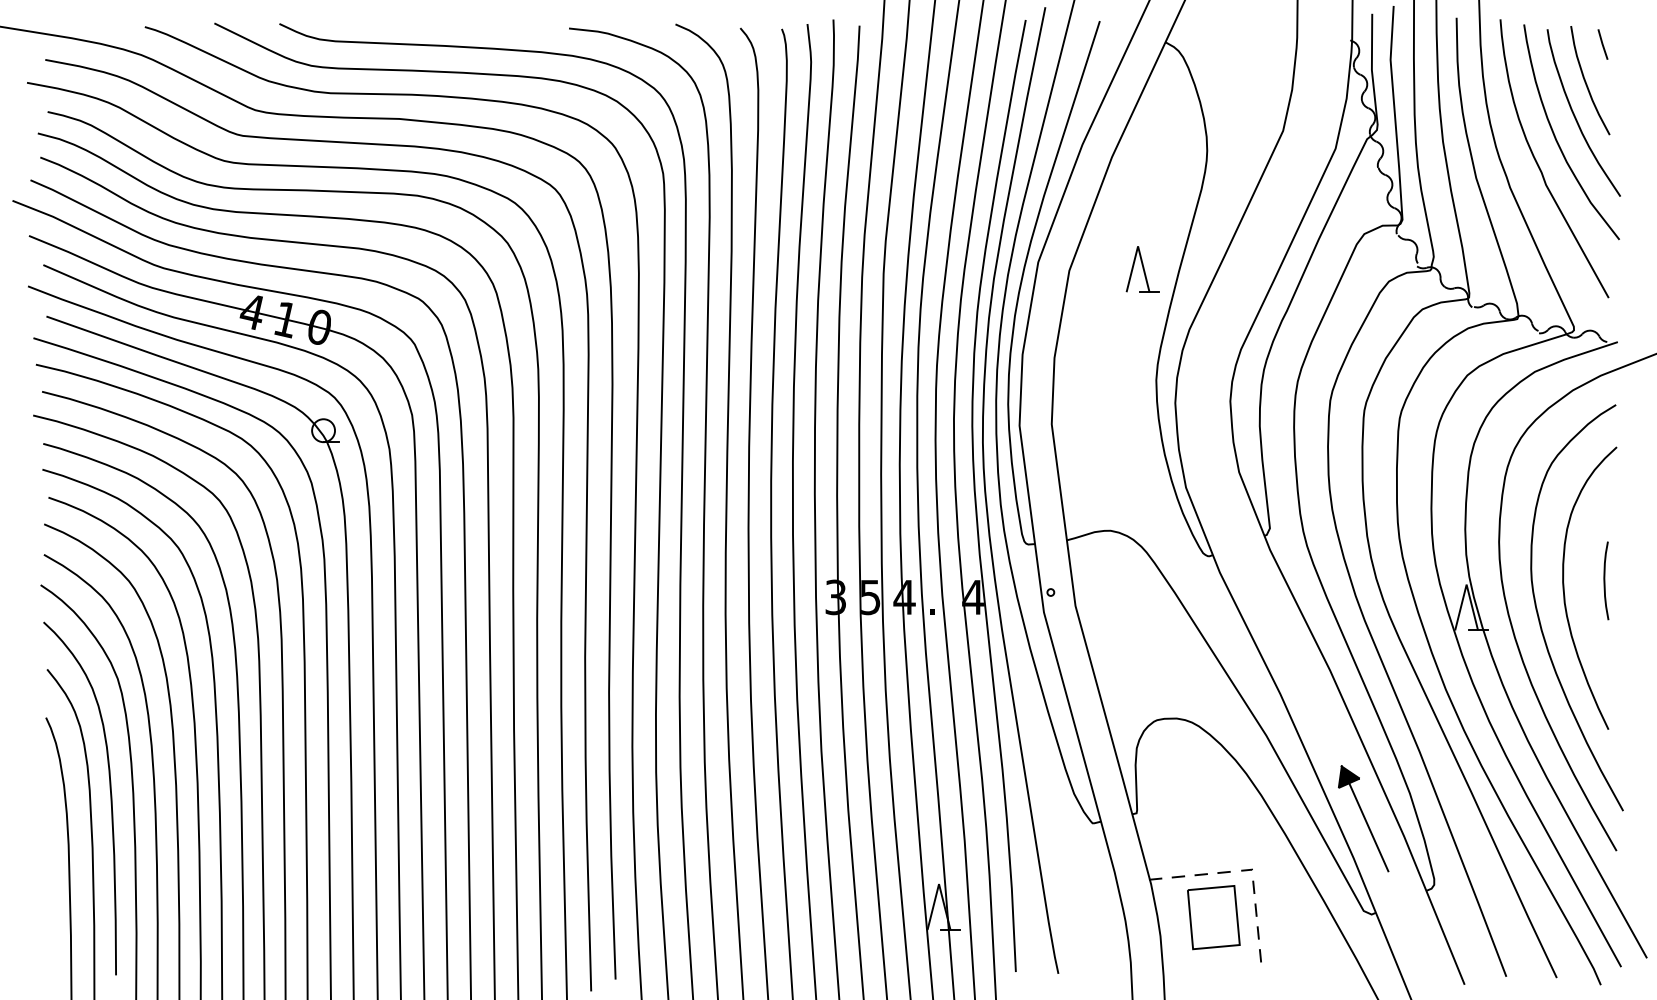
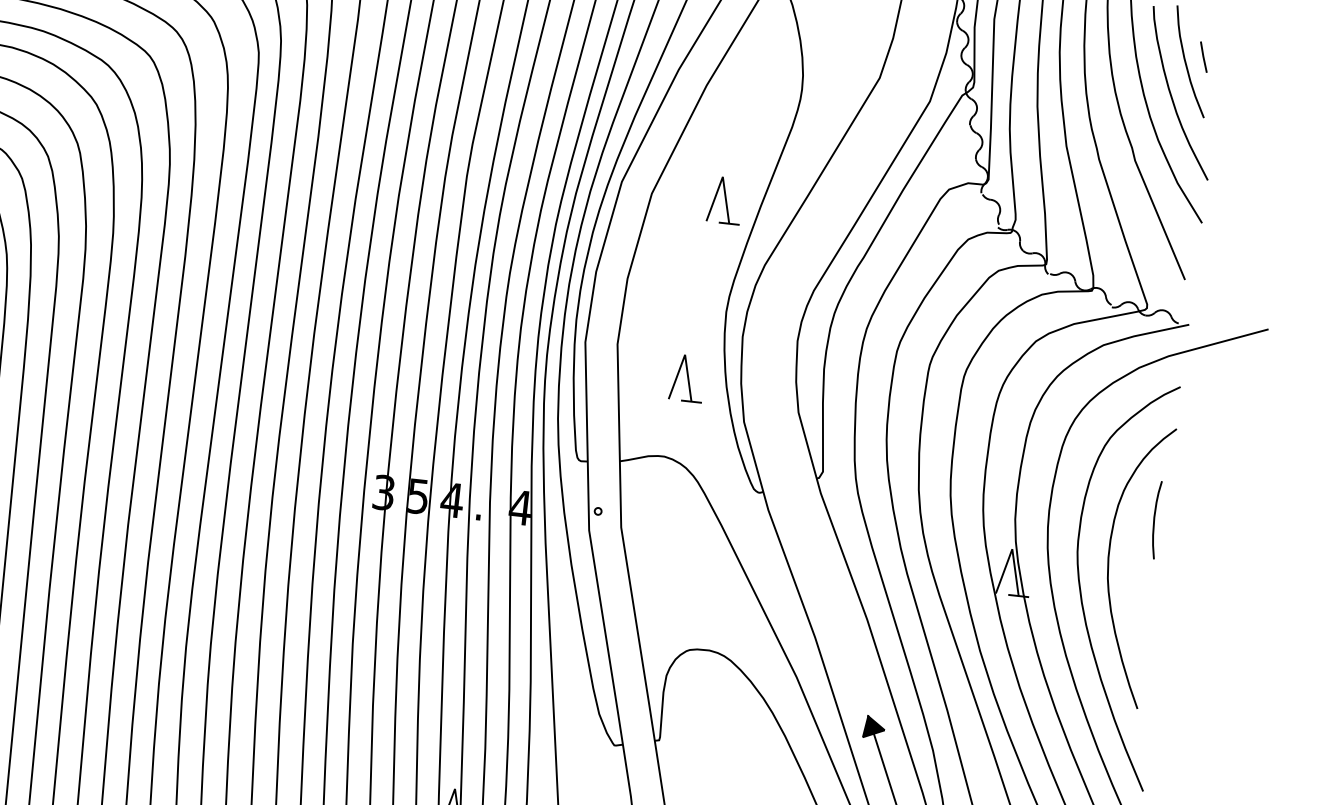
line: (1602, 44) -> (1203, 57), moved
part: (1124, 450) -> (686, 378), added
curve: (1605, 580) -> (1155, 519), moved

